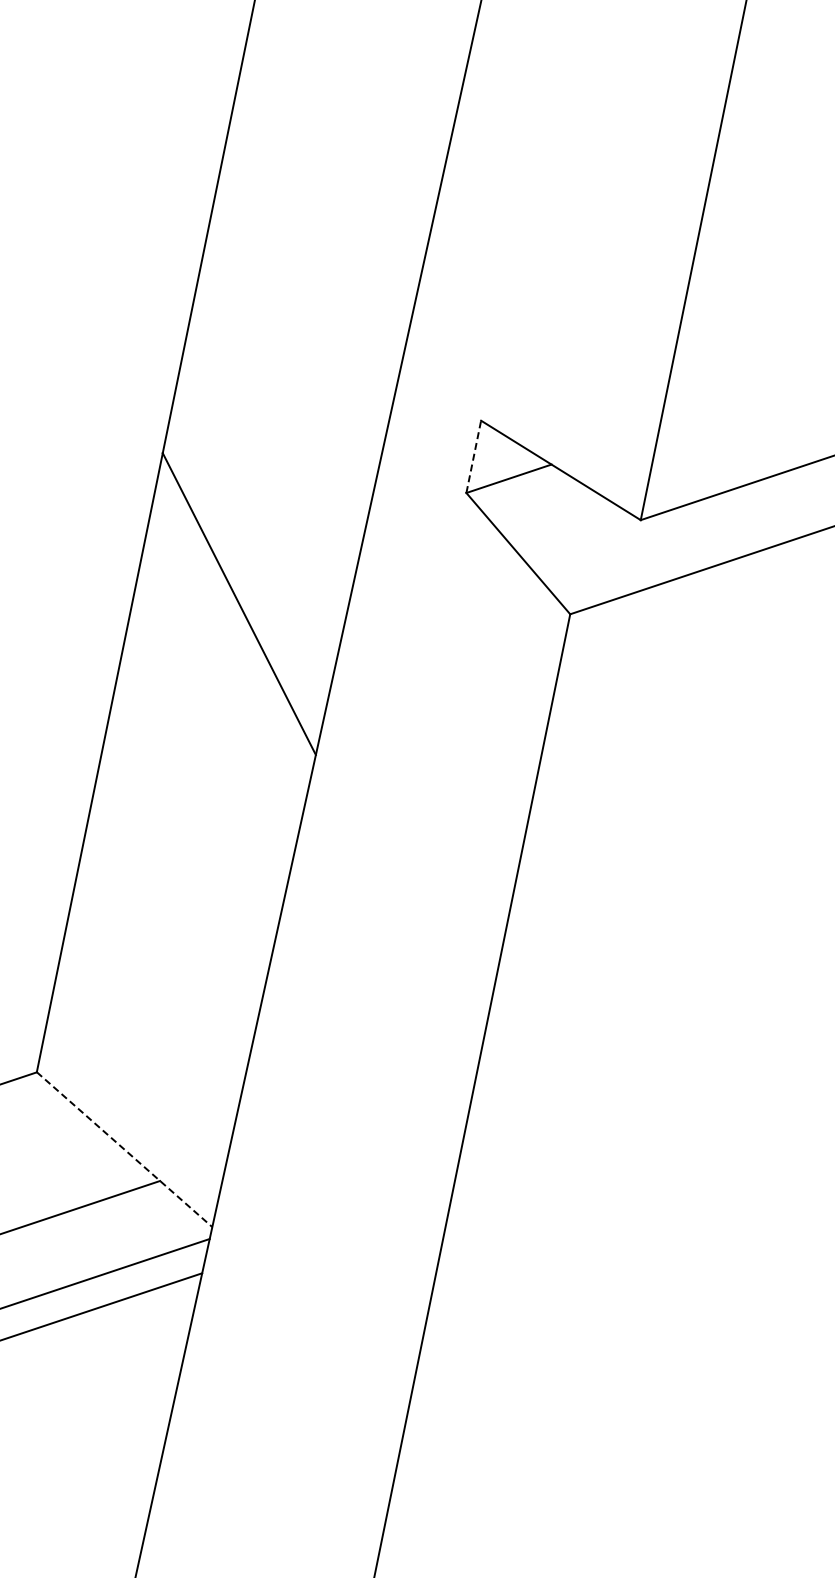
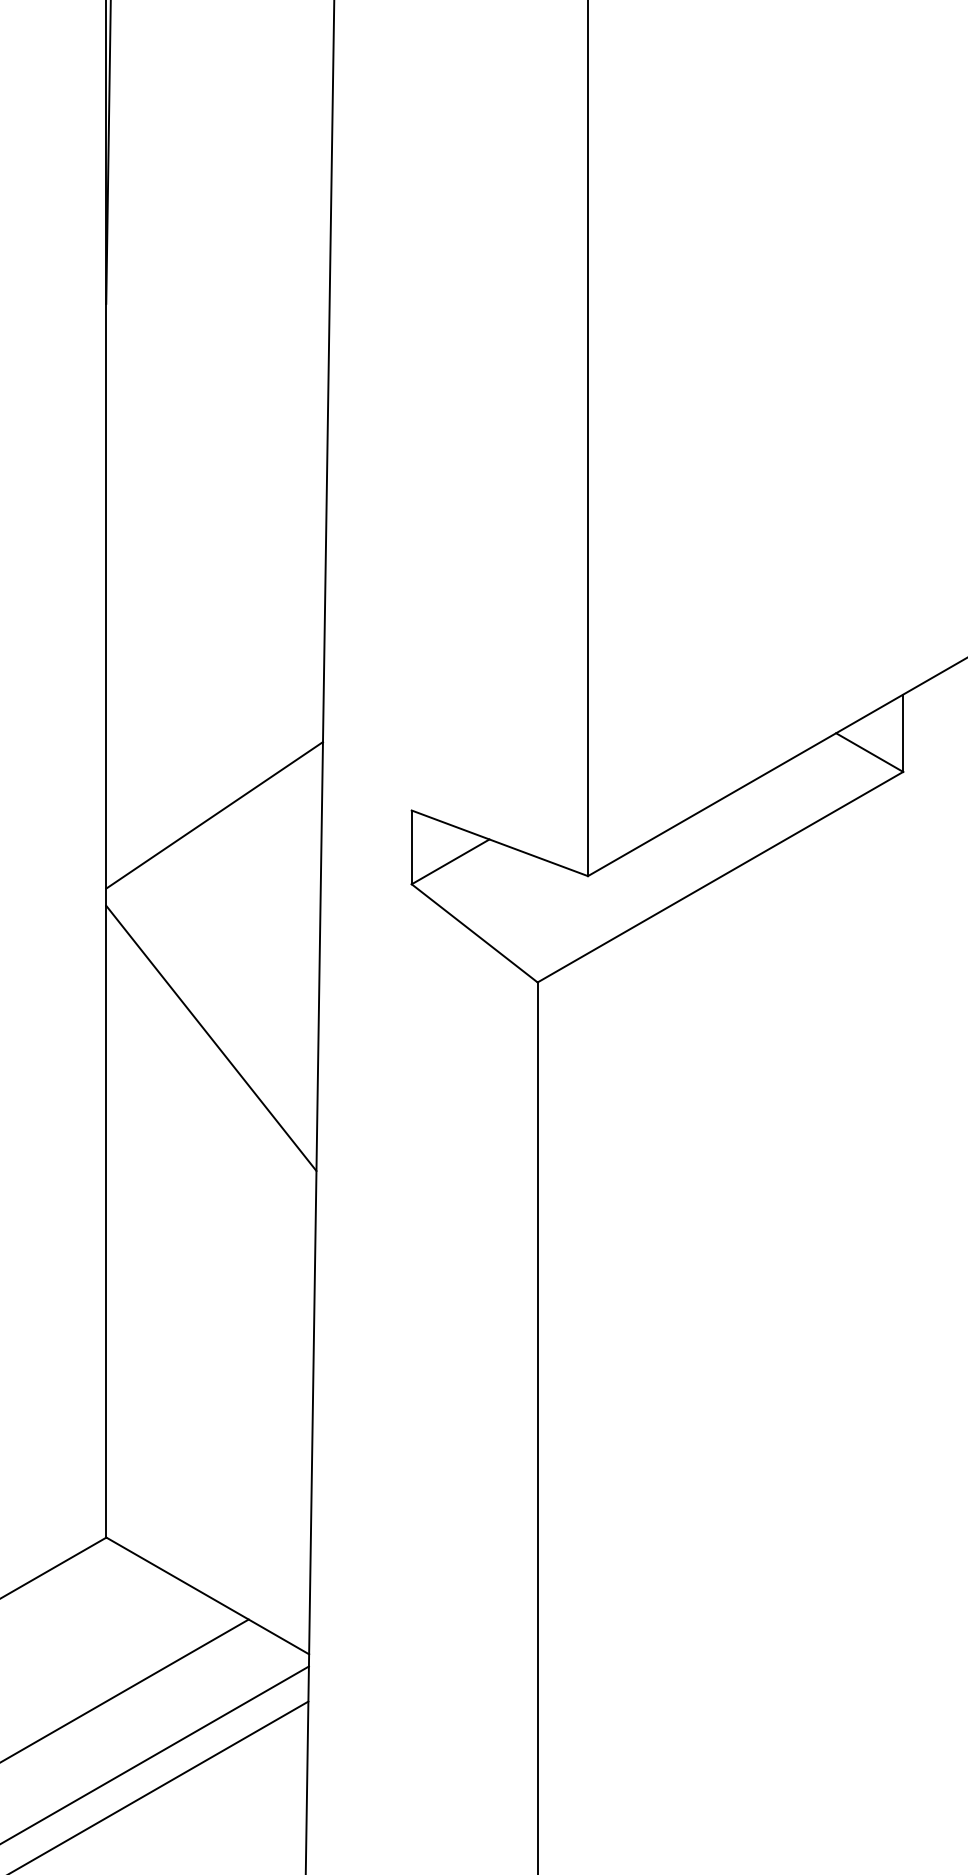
line: (286, 386) -> (214, 815), added
line: (473, 456) -> (411, 847), dashed -> solid
line: (125, 1150) -> (208, 1596), dashed -> solid

